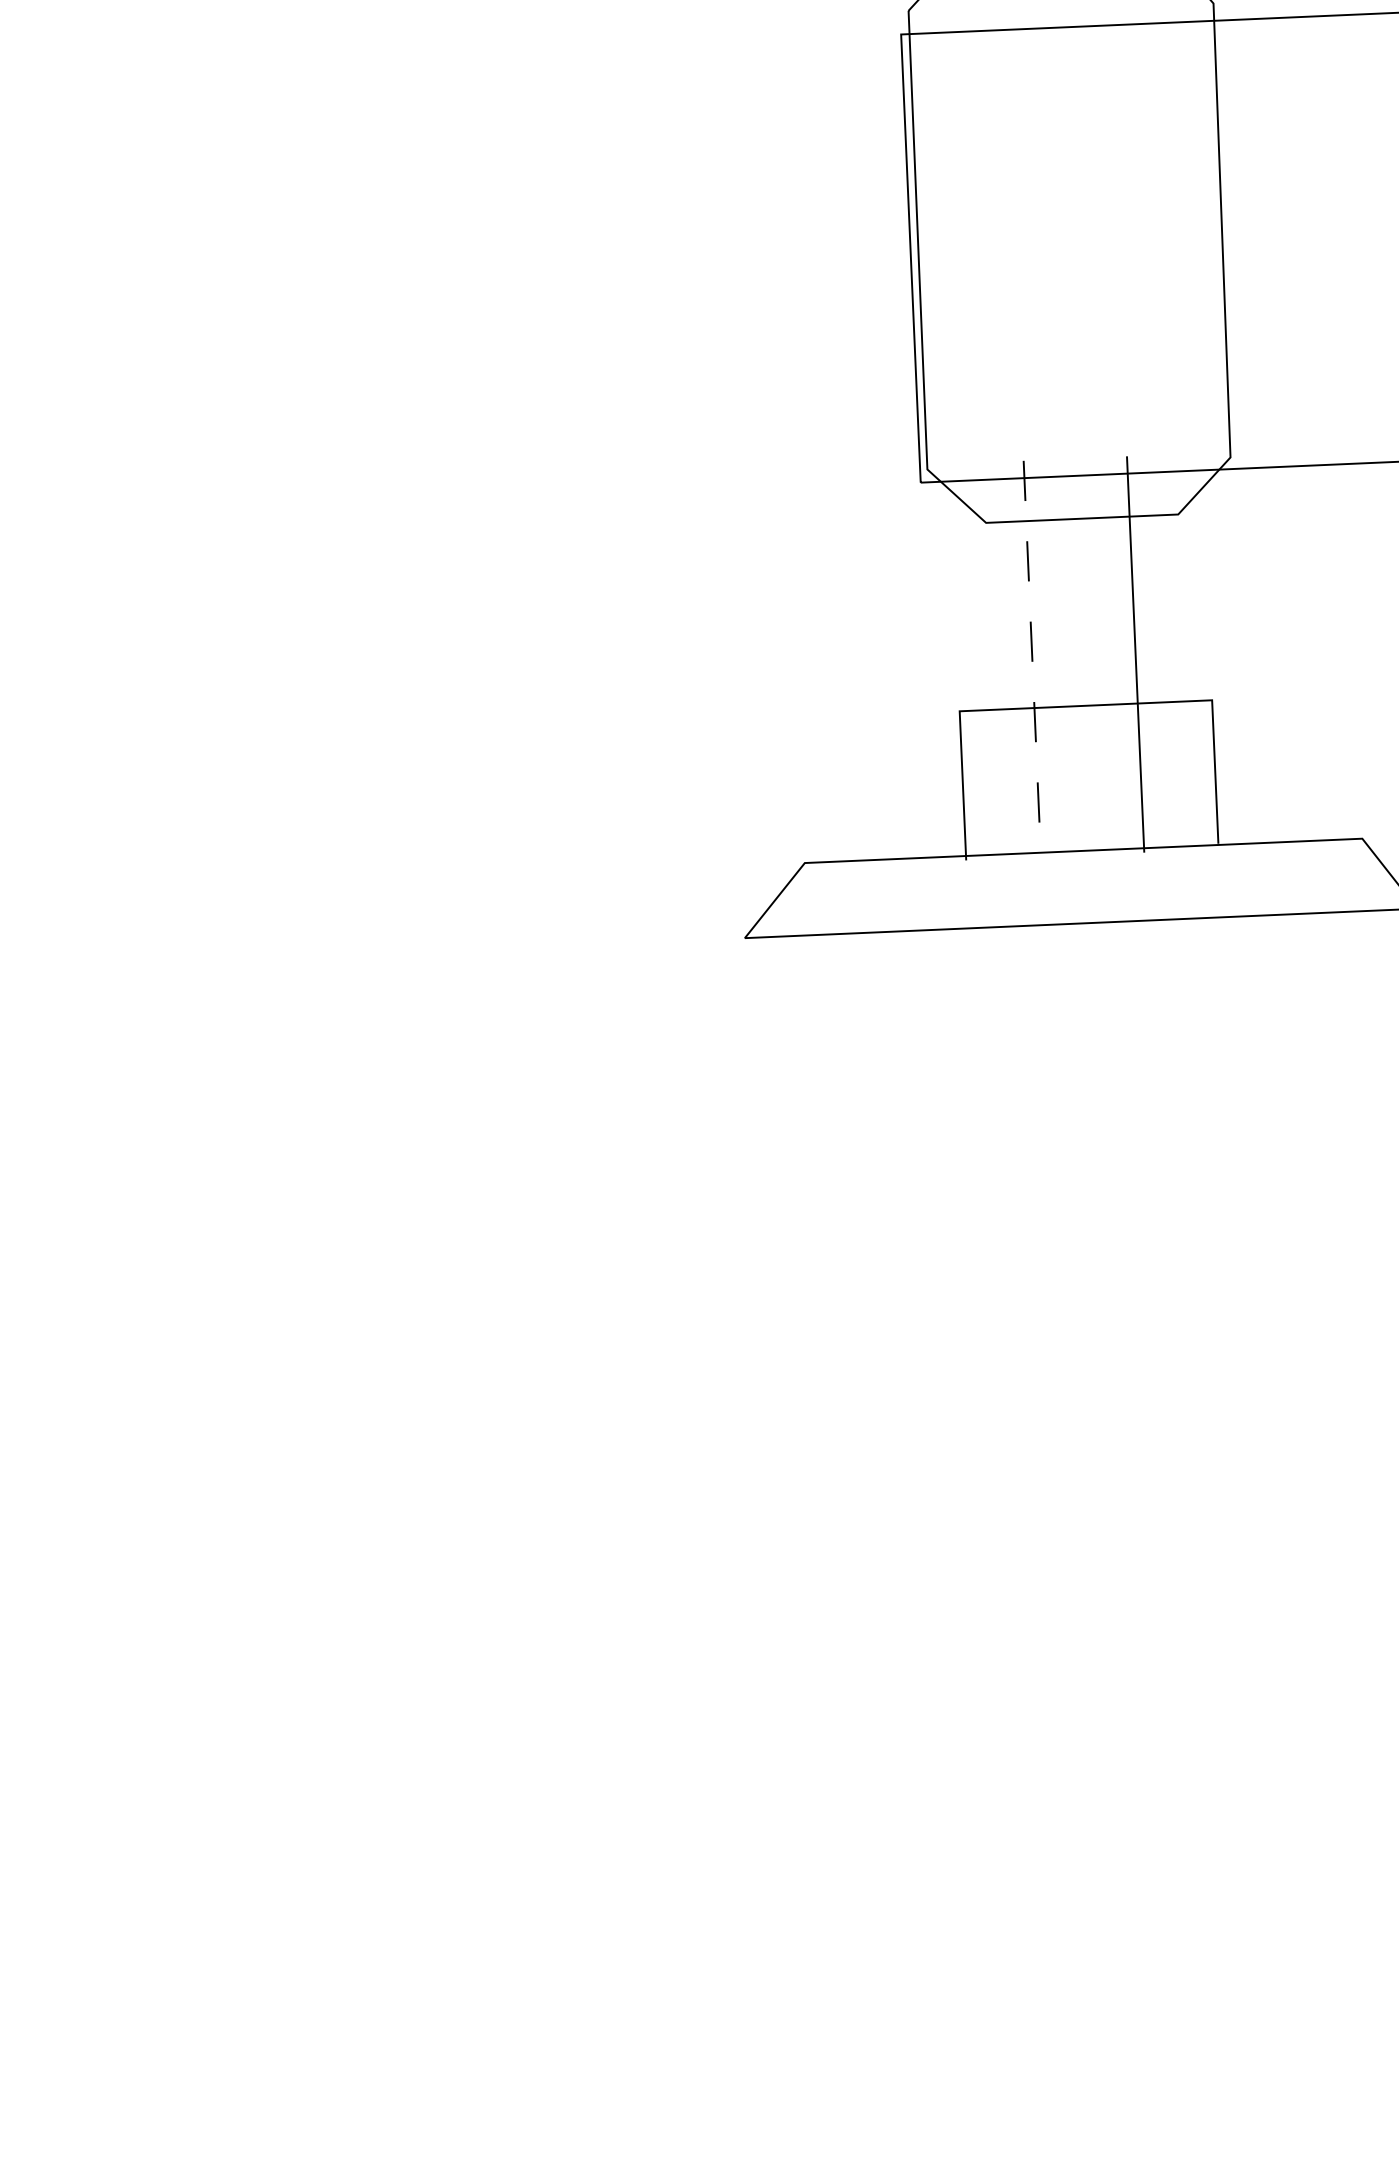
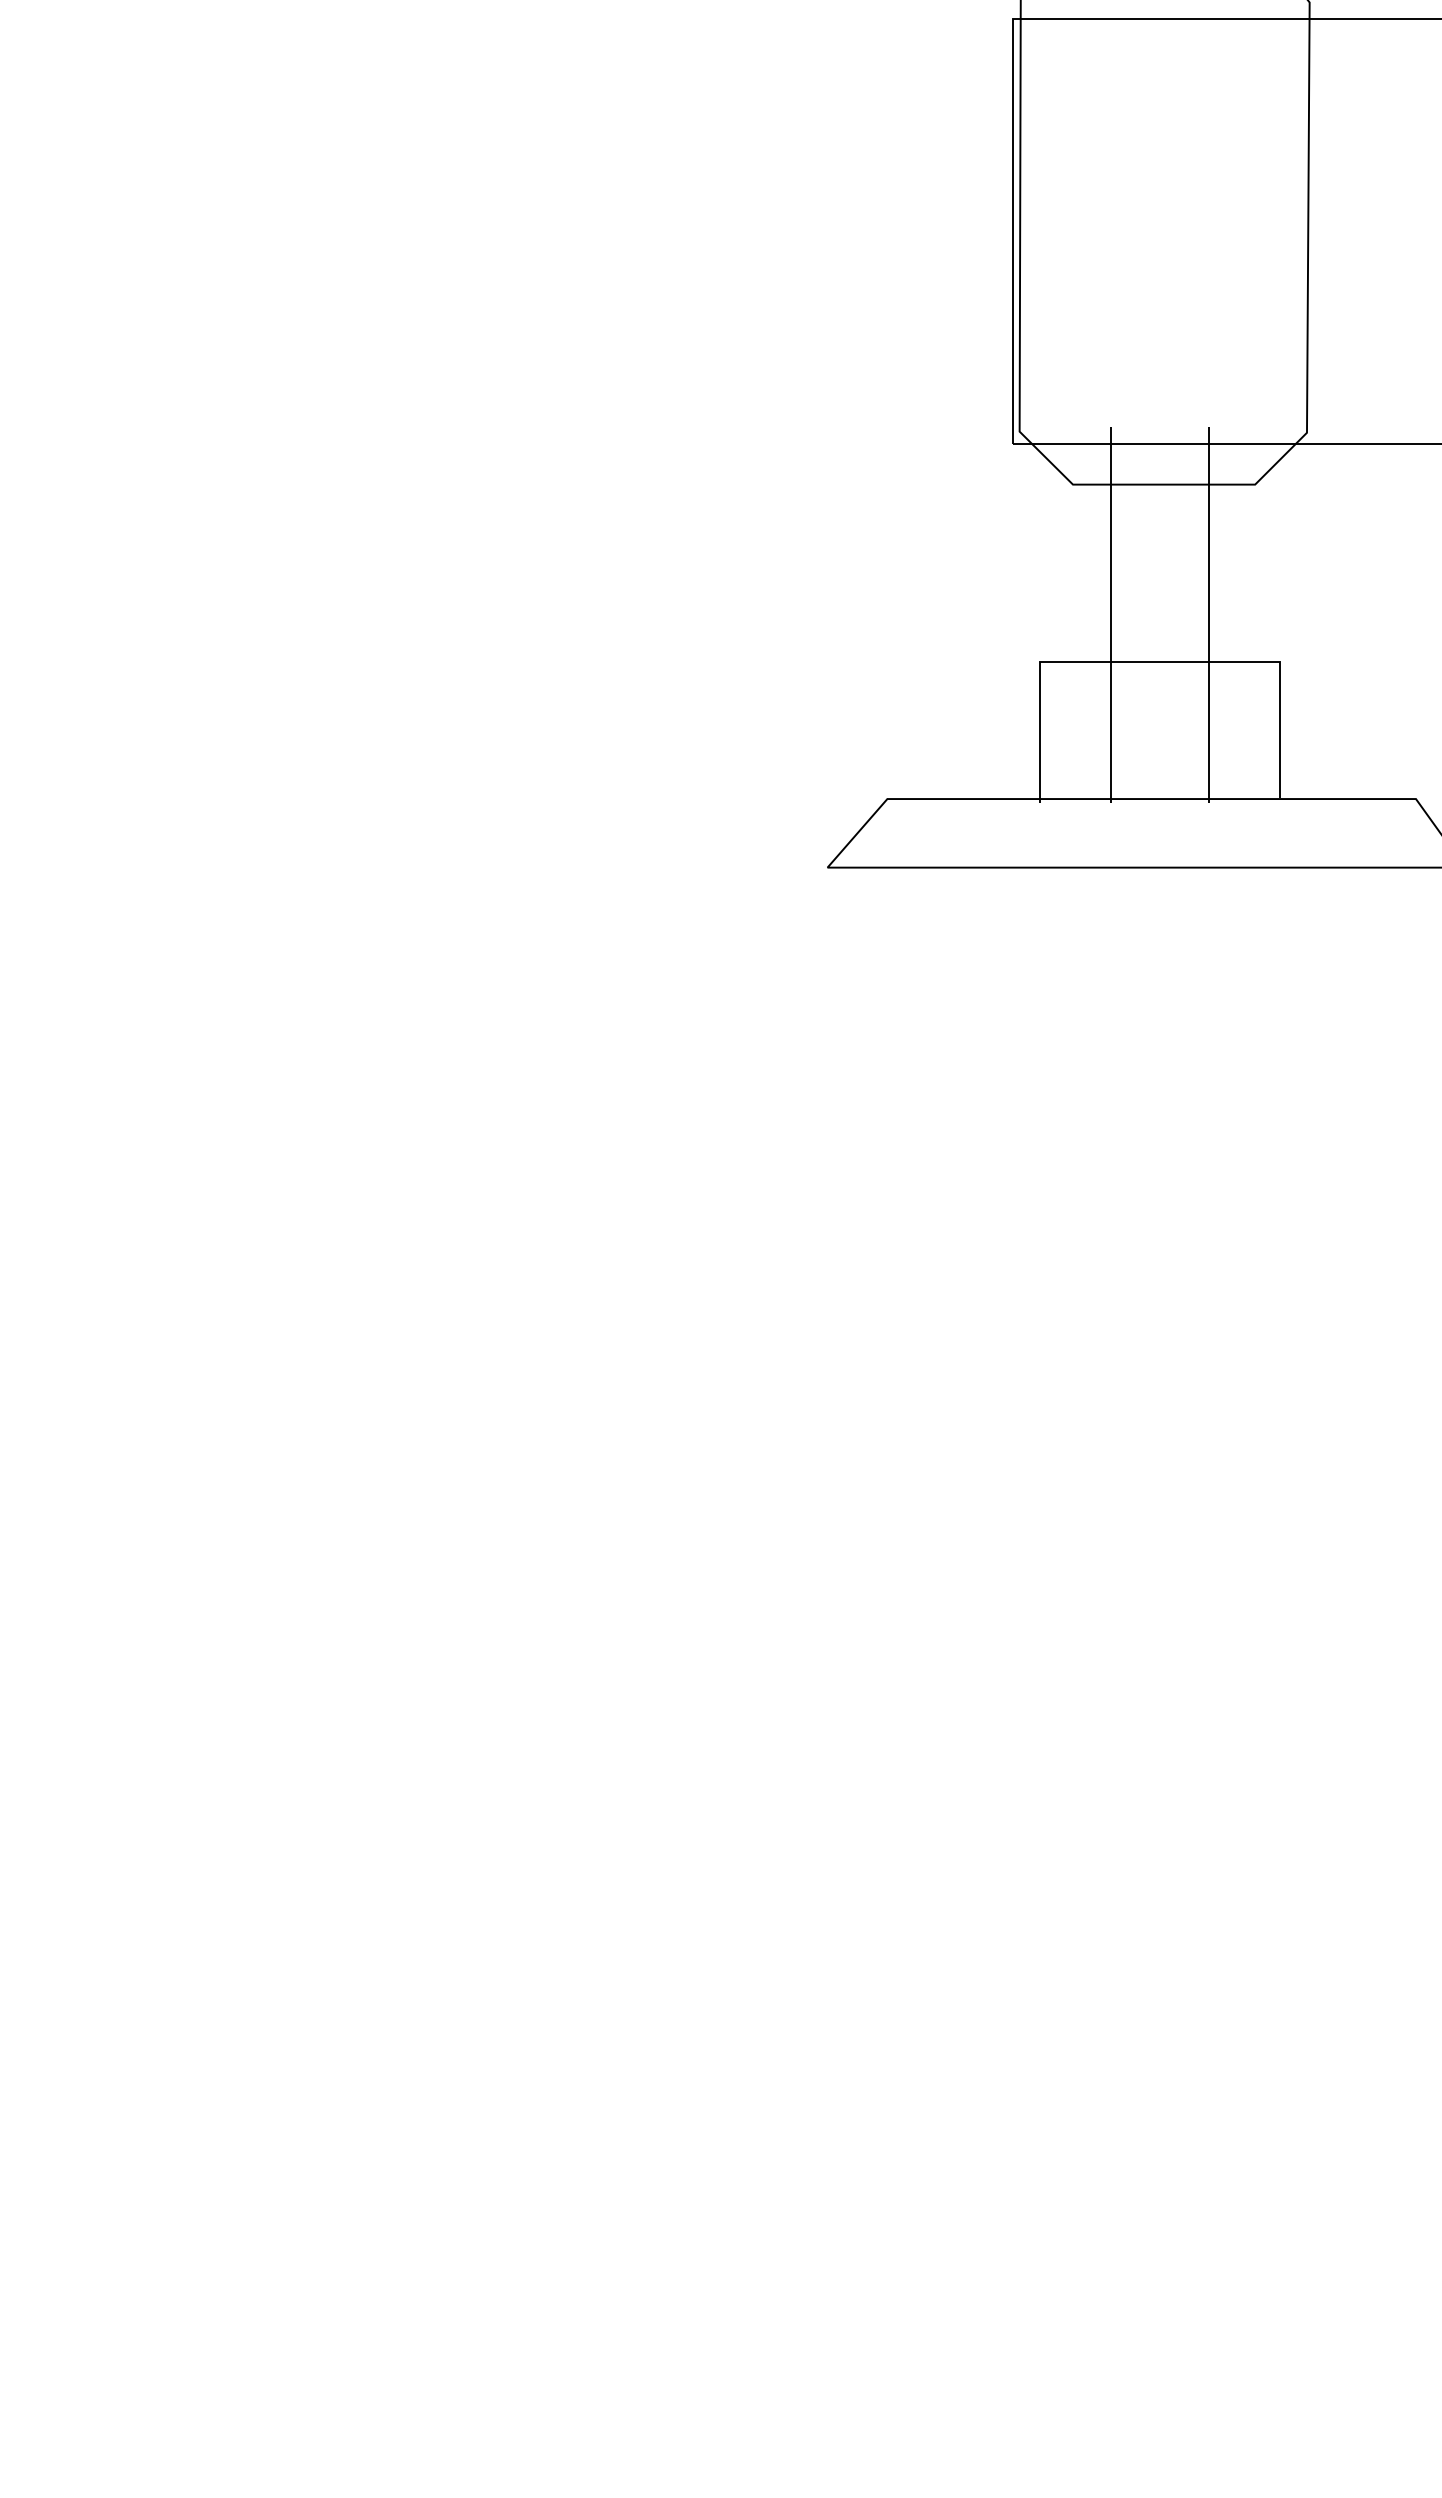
line: (1032, 659) -> (1111, 615), dashed -> solid

